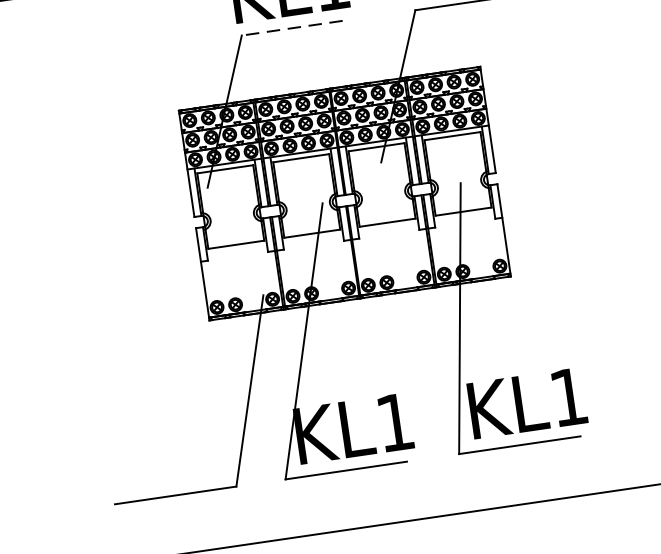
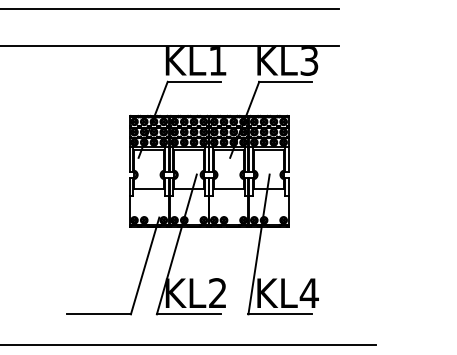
line: (292, 27) -> (194, 81), dashed -> solid
text: (566, 396) -> (308, 292), KL1 -> KL4
text: (394, 421) -> (217, 292), KL1 -> KL2

